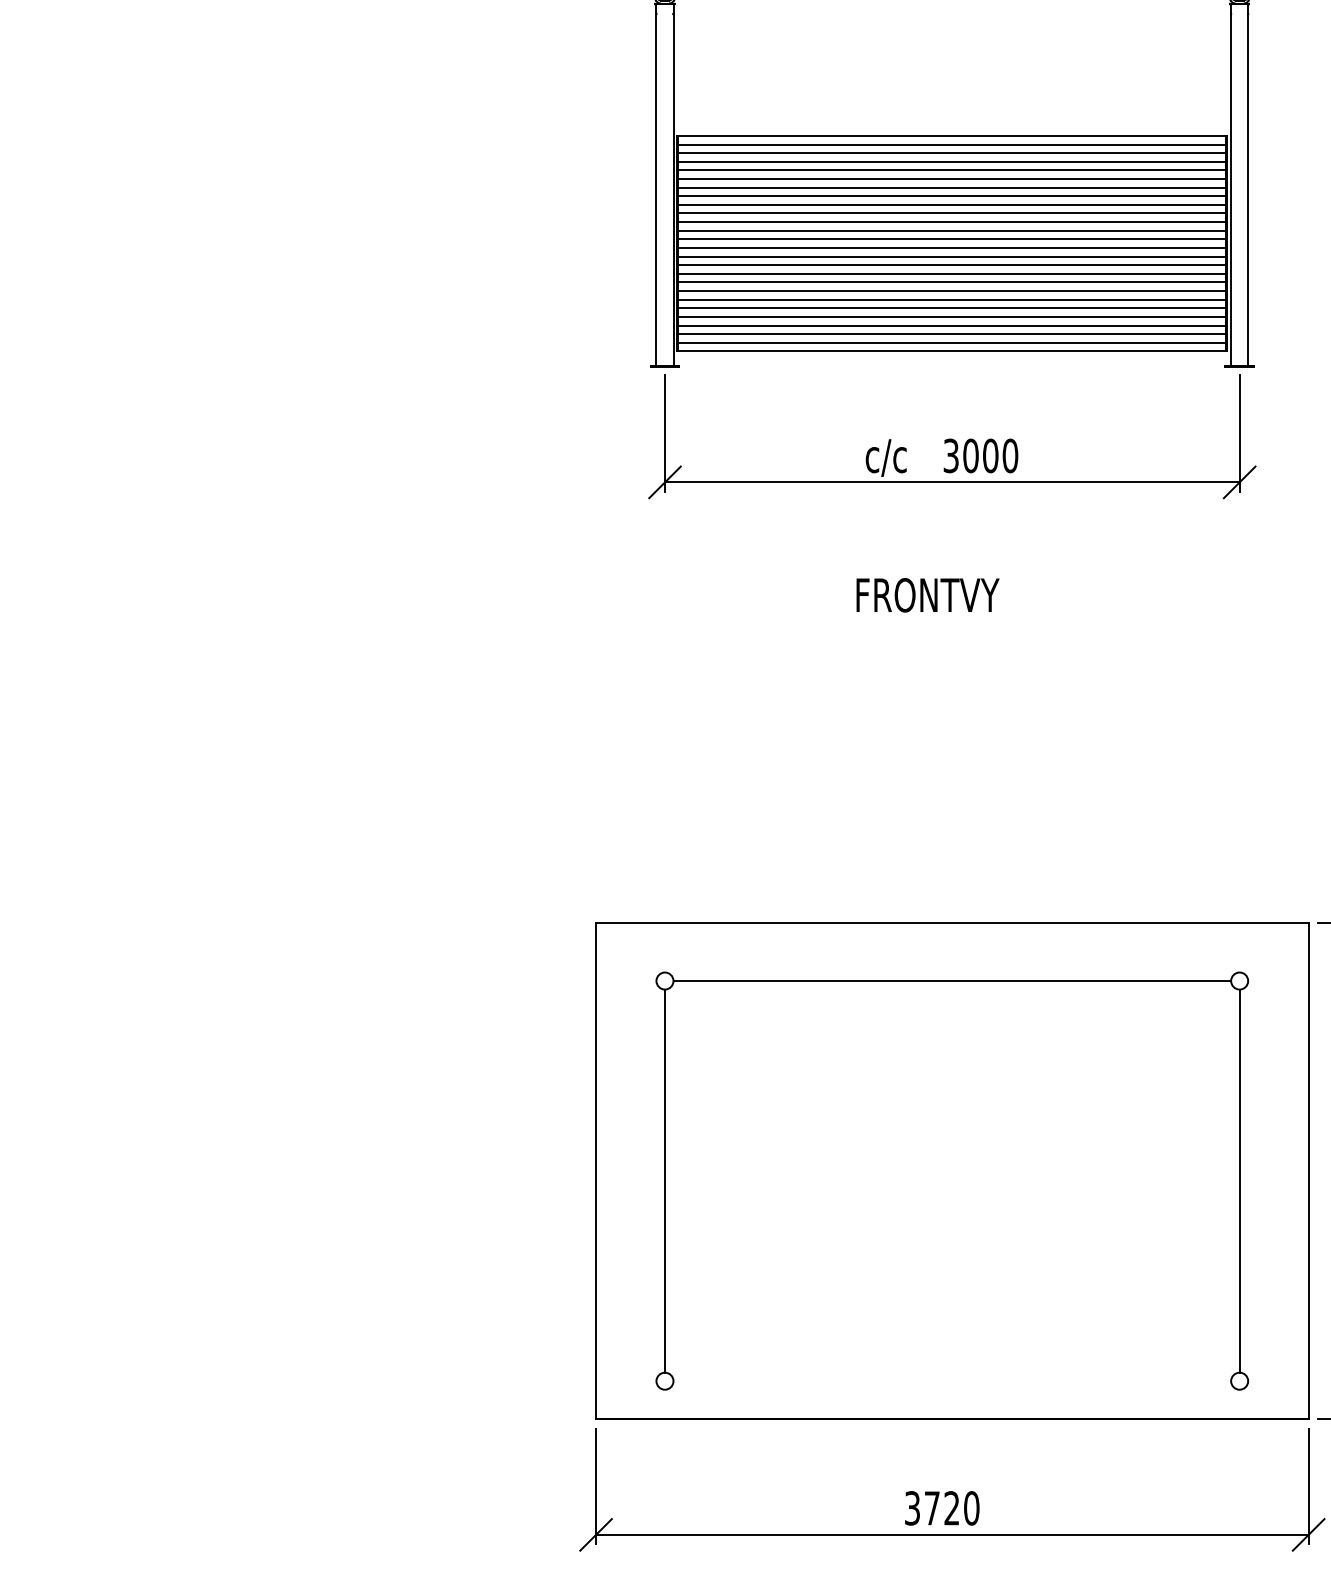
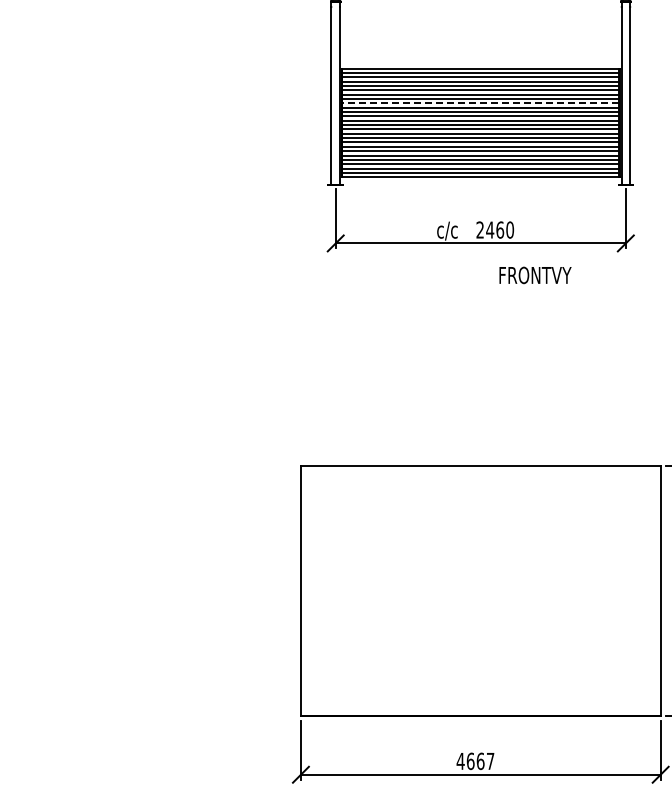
line: (951, 205) -> (480, 103), solid -> dashed
text: (971, 454) -> (490, 229), 3000 -> 2460
text: (927, 595) -> (535, 275), moved
part: (951, 981) -> (480, 495), removed
text: (941, 1508) -> (475, 761), 3720 -> 4667

